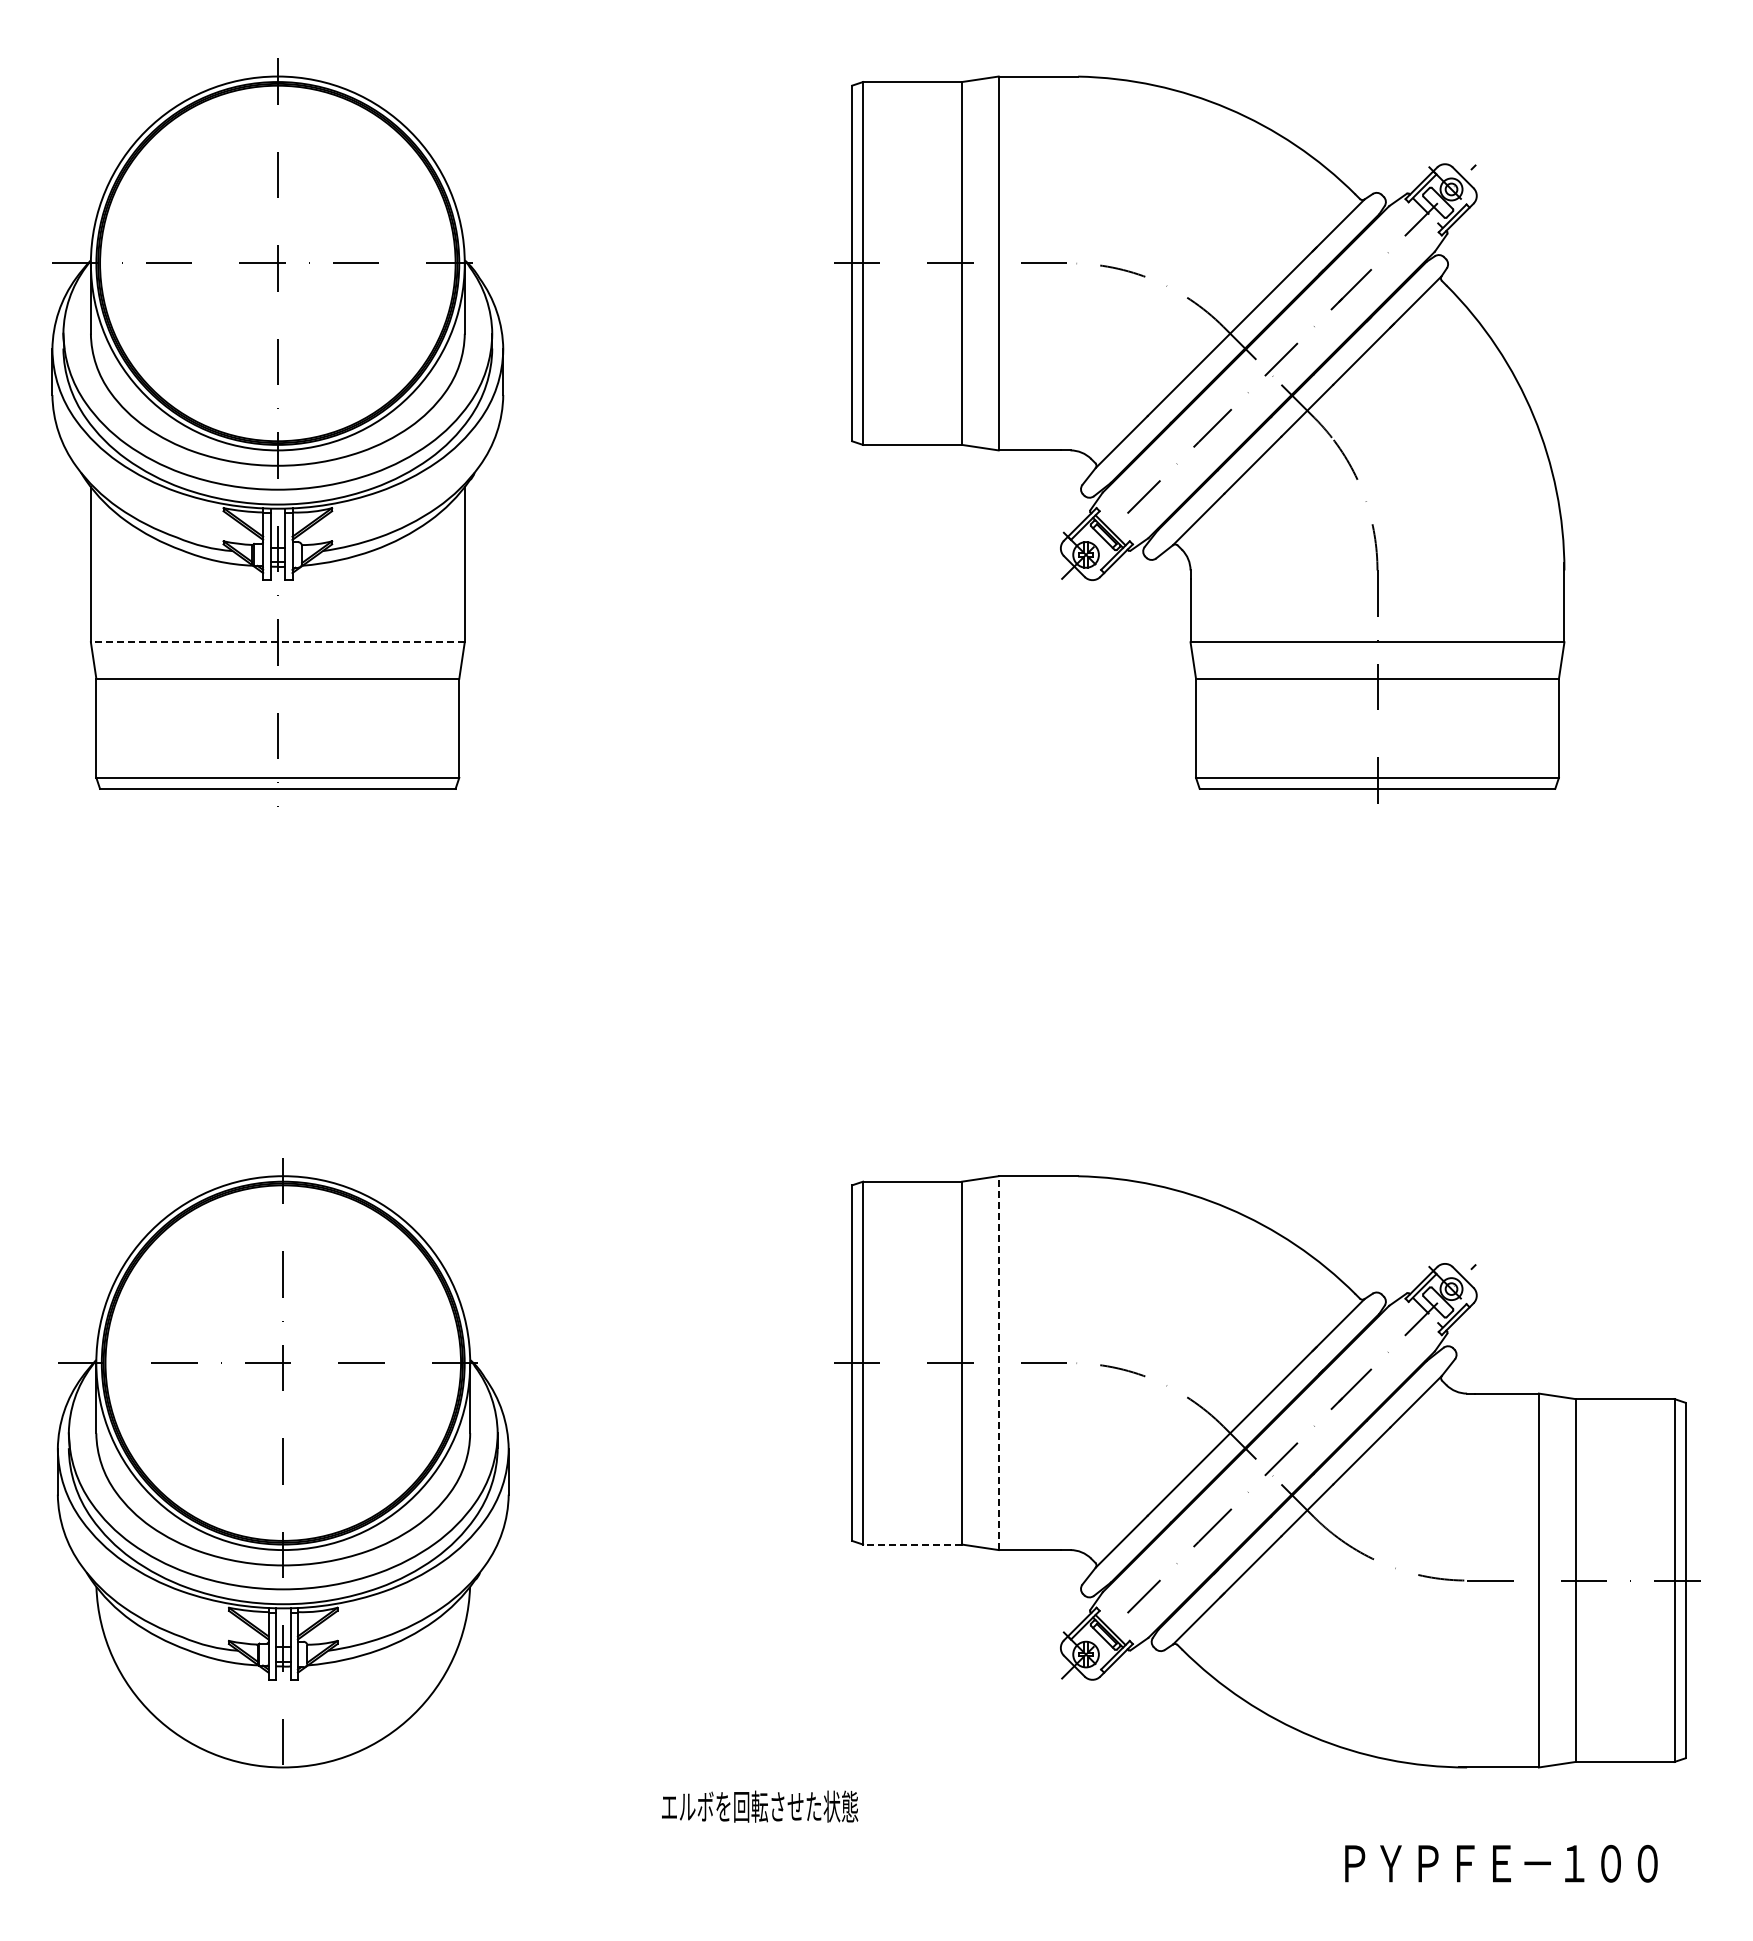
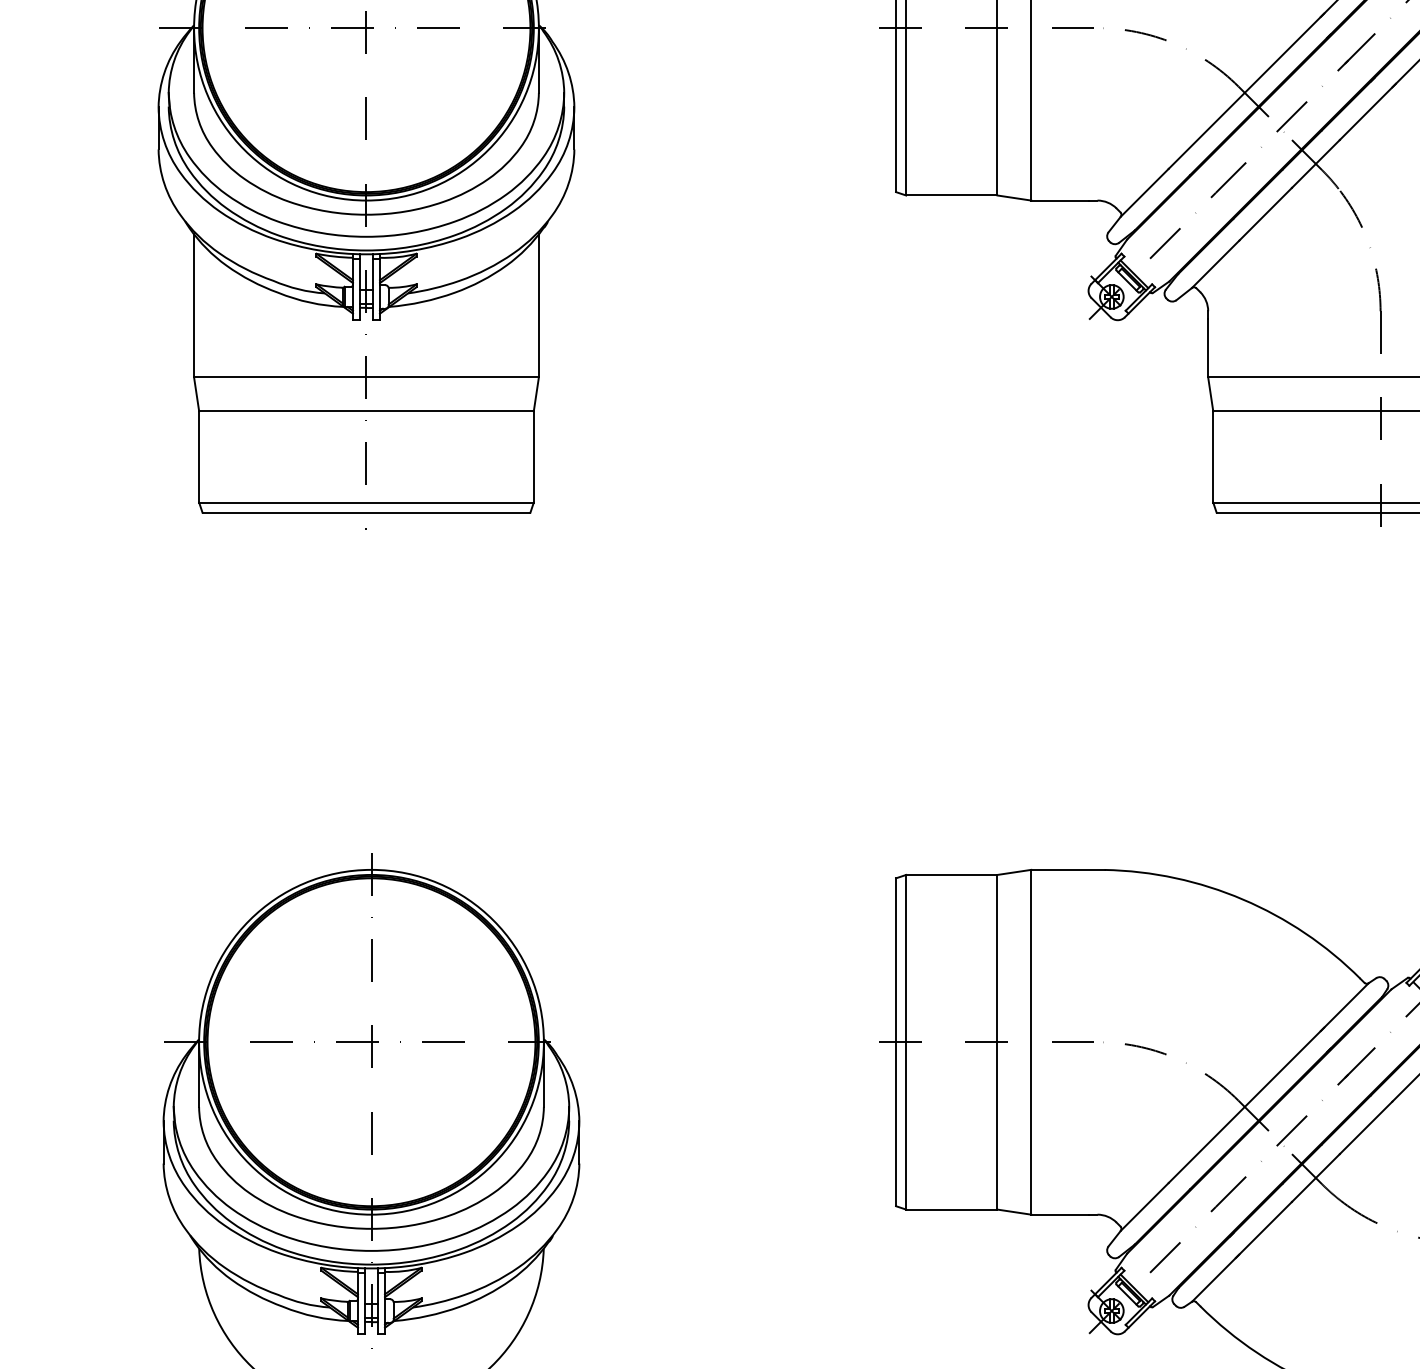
line: (277, 642) -> (366, 377), dashed -> solid
line: (998, 1363) -> (1031, 1042), dashed -> solid
line: (912, 1544) -> (951, 1209), dashed -> solid

